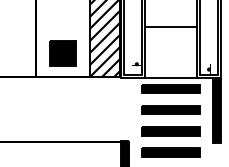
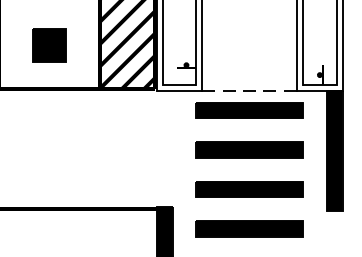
part: (62, 53) -> (48, 45), size x0.7
line: (171, 78) -> (250, 91), solid -> dashed

